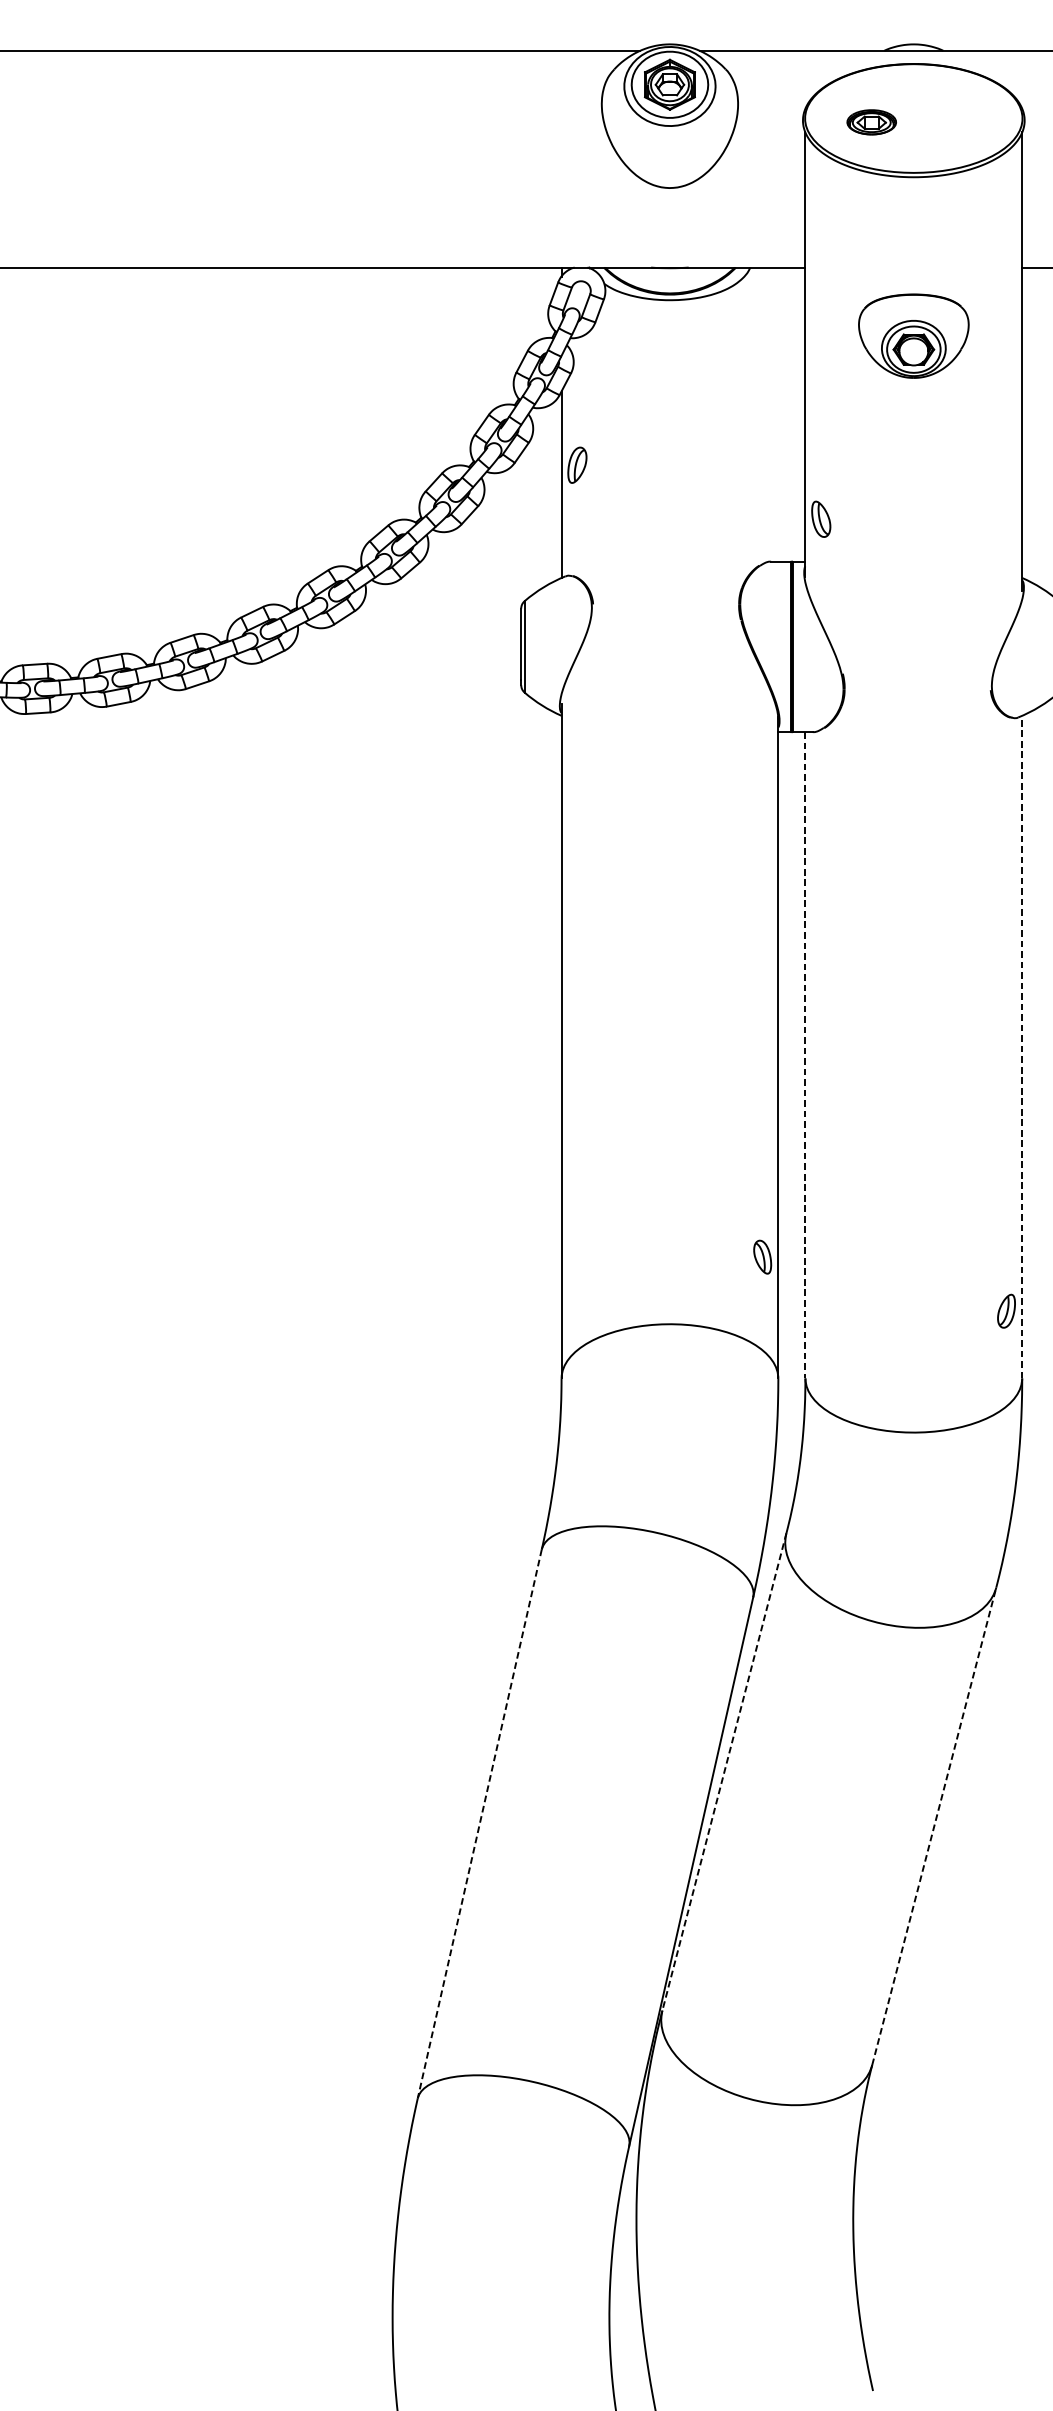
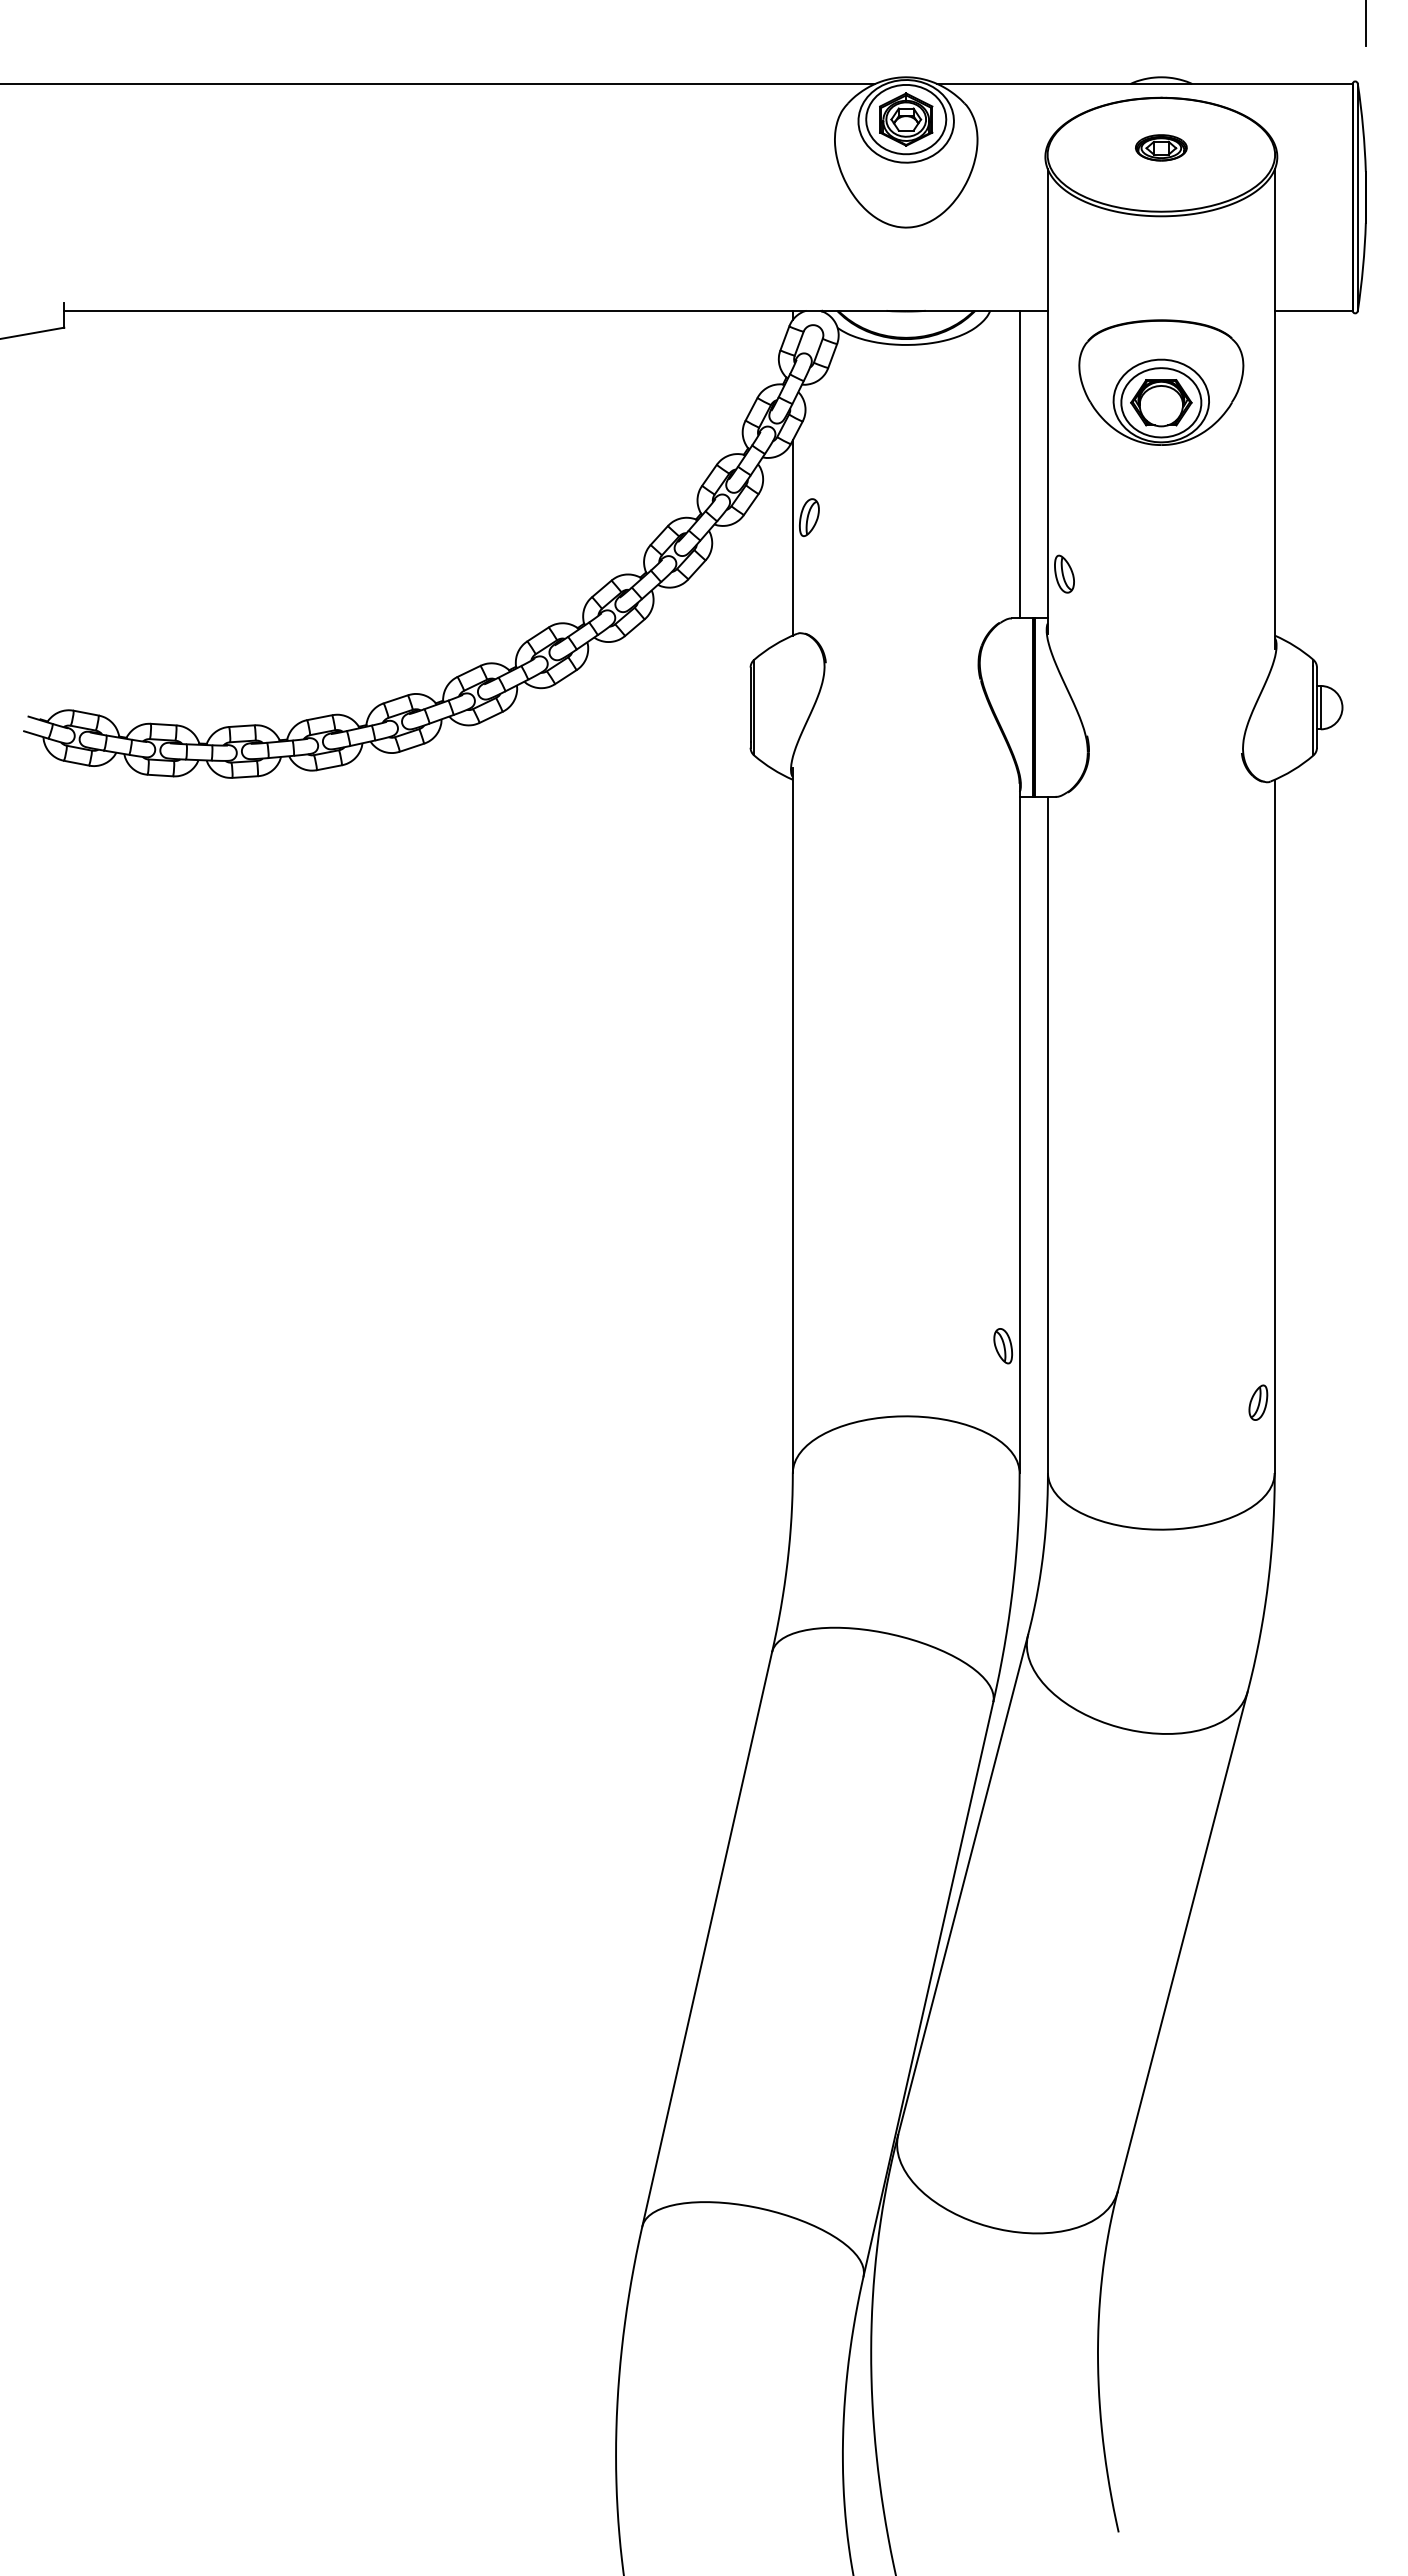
part: (871, 122) -> (1161, 147), moved
part: (913, 336) -> (1161, 382), size x1.43
line: (778, 414) -> (1019, 464), added
line: (1021, 1047) -> (1274, 1126), dashed -> solid
line: (804, 1055) -> (1047, 1135), dashed -> solid
line: (724, 1772) -> (963, 1885), dashed -> solid
line: (480, 1824) -> (707, 1939), dashed -> solid
line: (934, 1826) -> (1182, 1941), dashed -> solid

